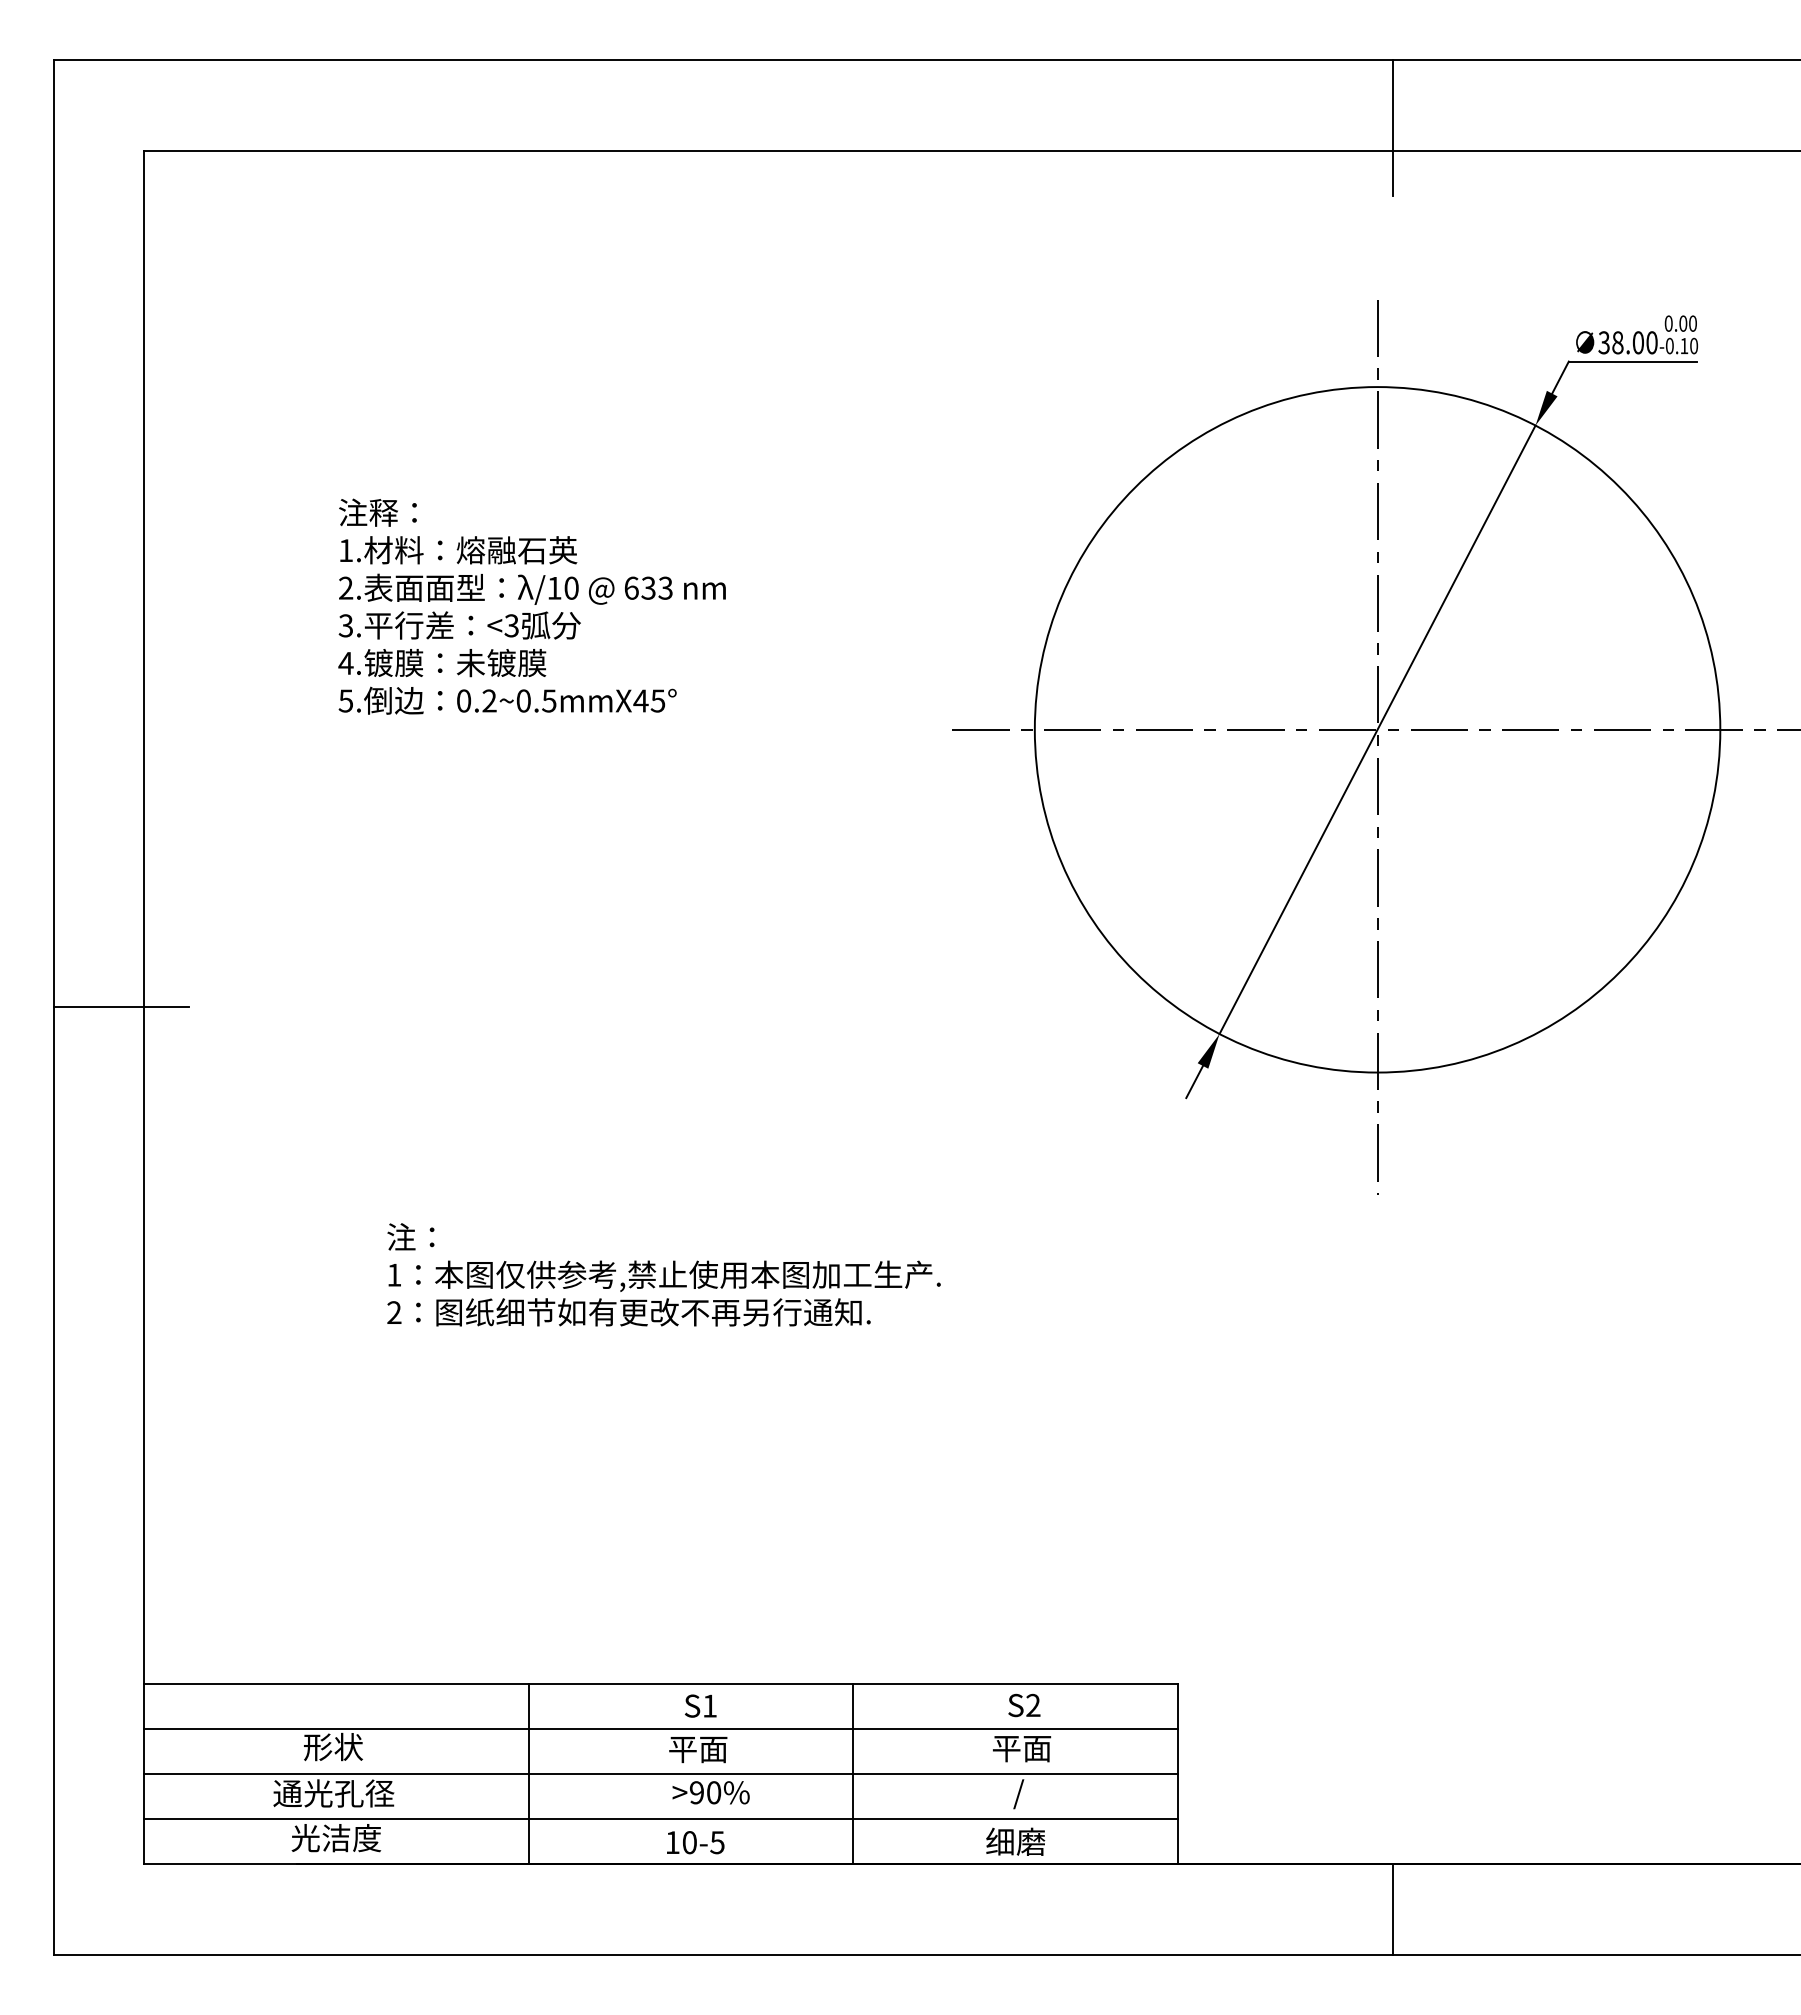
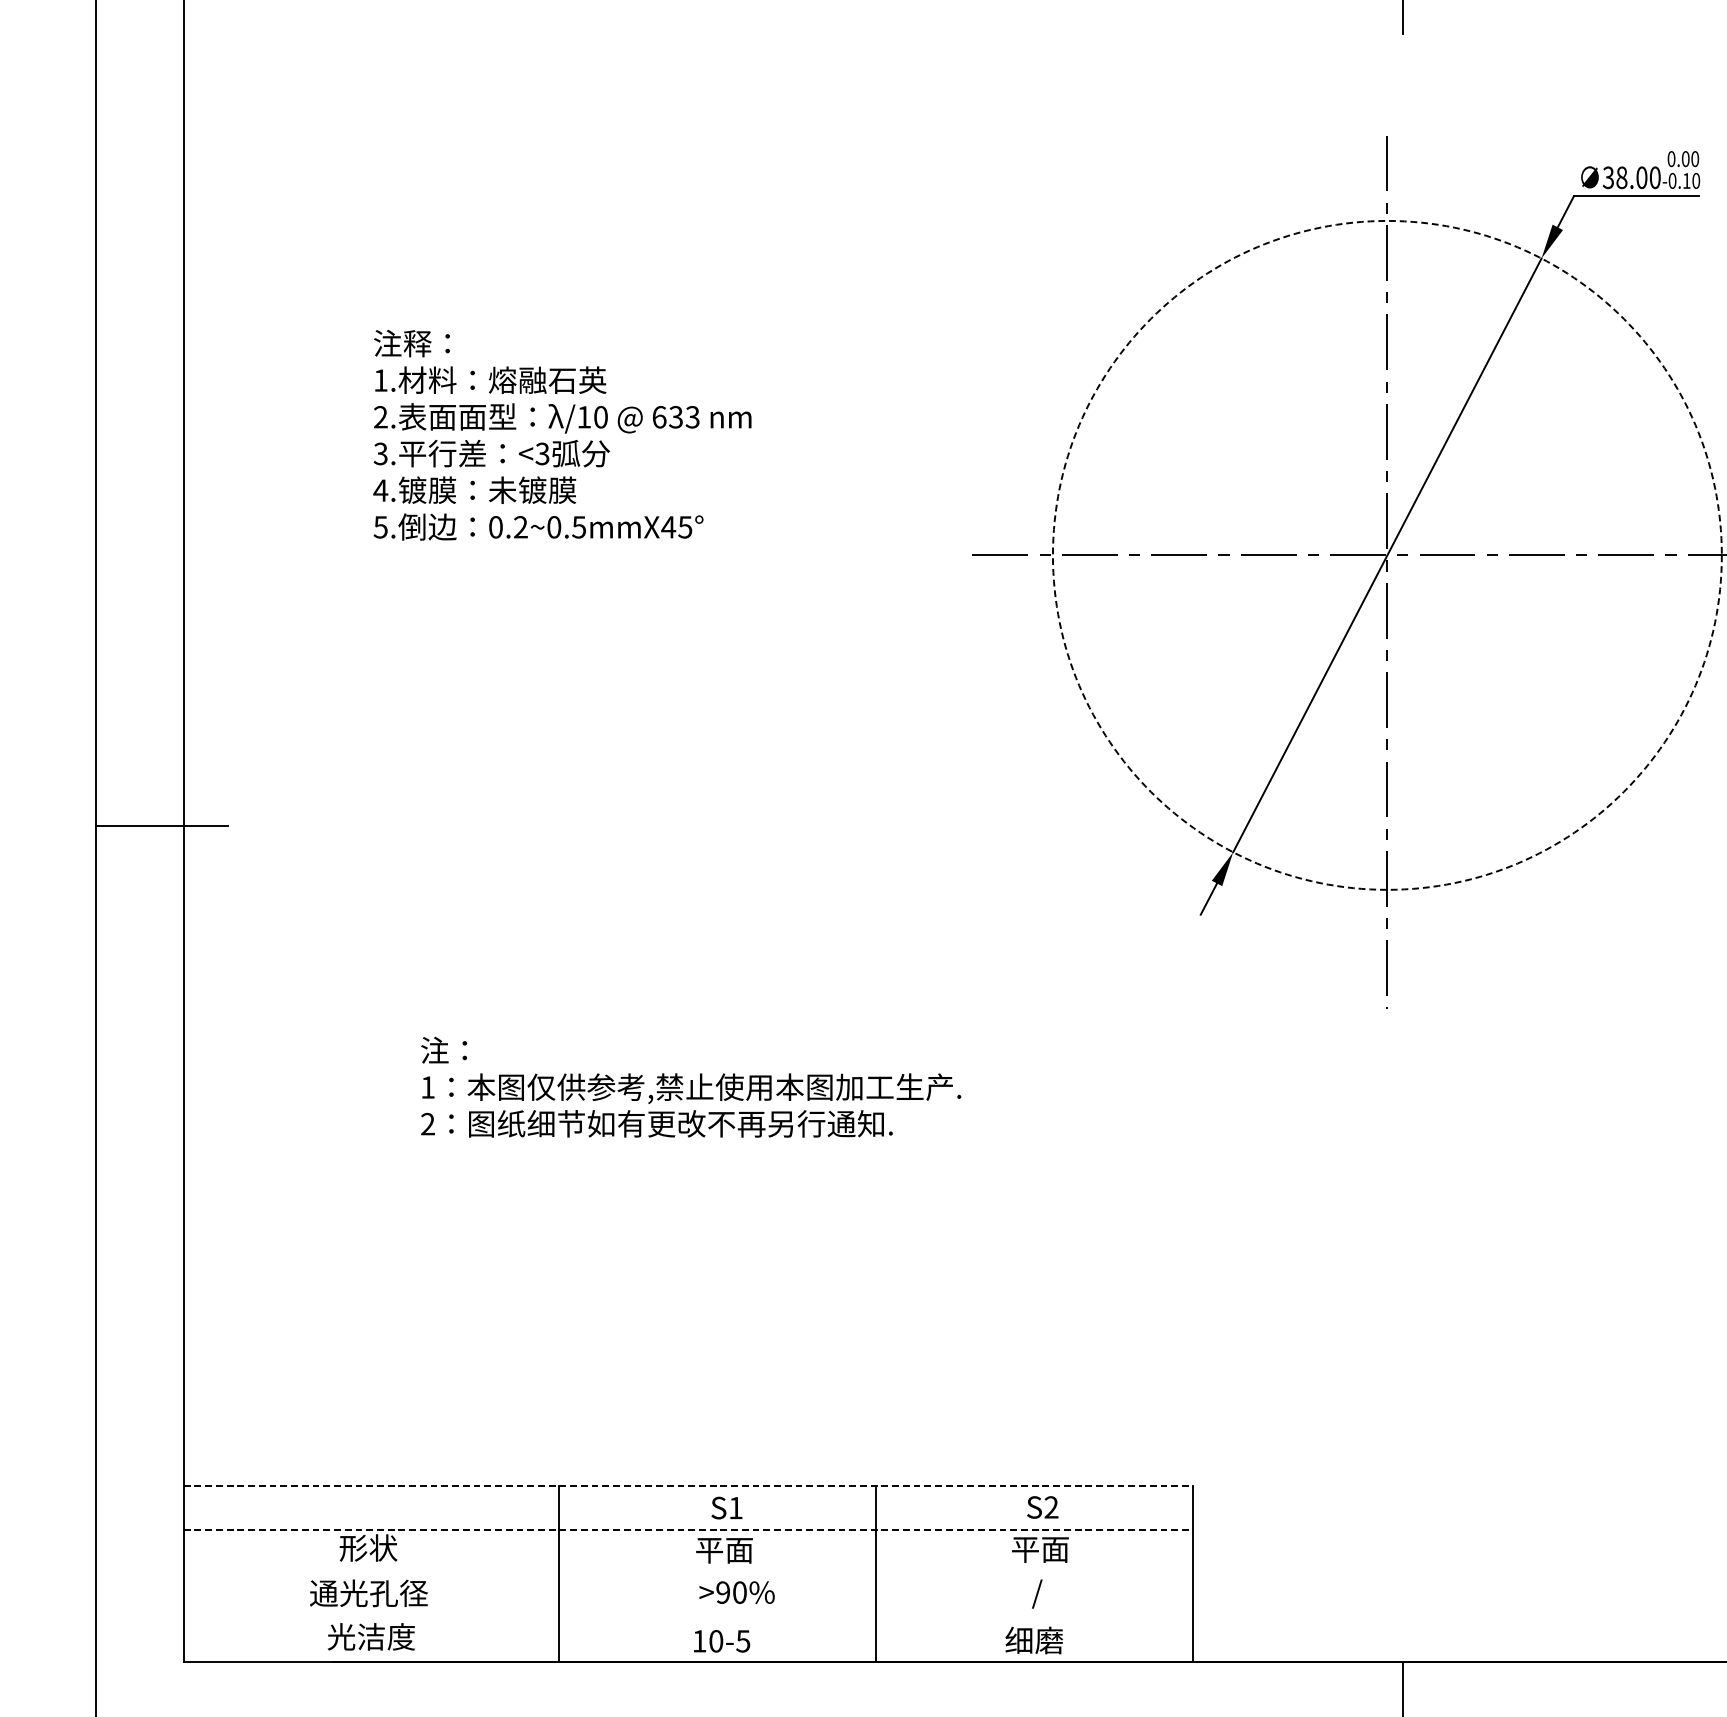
circle: (1377, 729) -> (1387, 555), solid -> dashed
line: (661, 1683) -> (688, 1486), solid -> dashed
line: (661, 1729) -> (688, 1530), solid -> dashed
line: (661, 1774) -> (688, 1574), removed
line: (661, 1819) -> (688, 1618), removed

